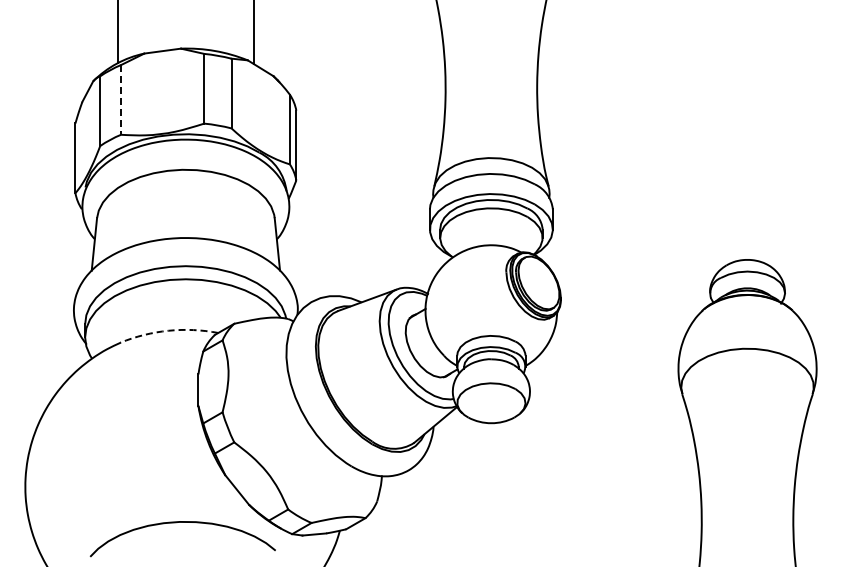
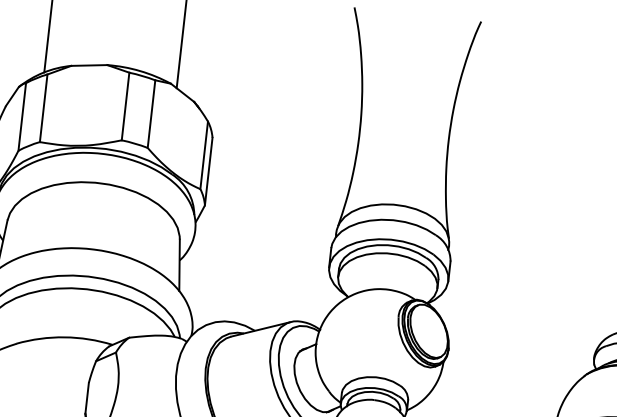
line: (121, 99) -> (44, 107), dashed -> solid
arc: (168, 330) -> (64, 337), dashed -> solid

